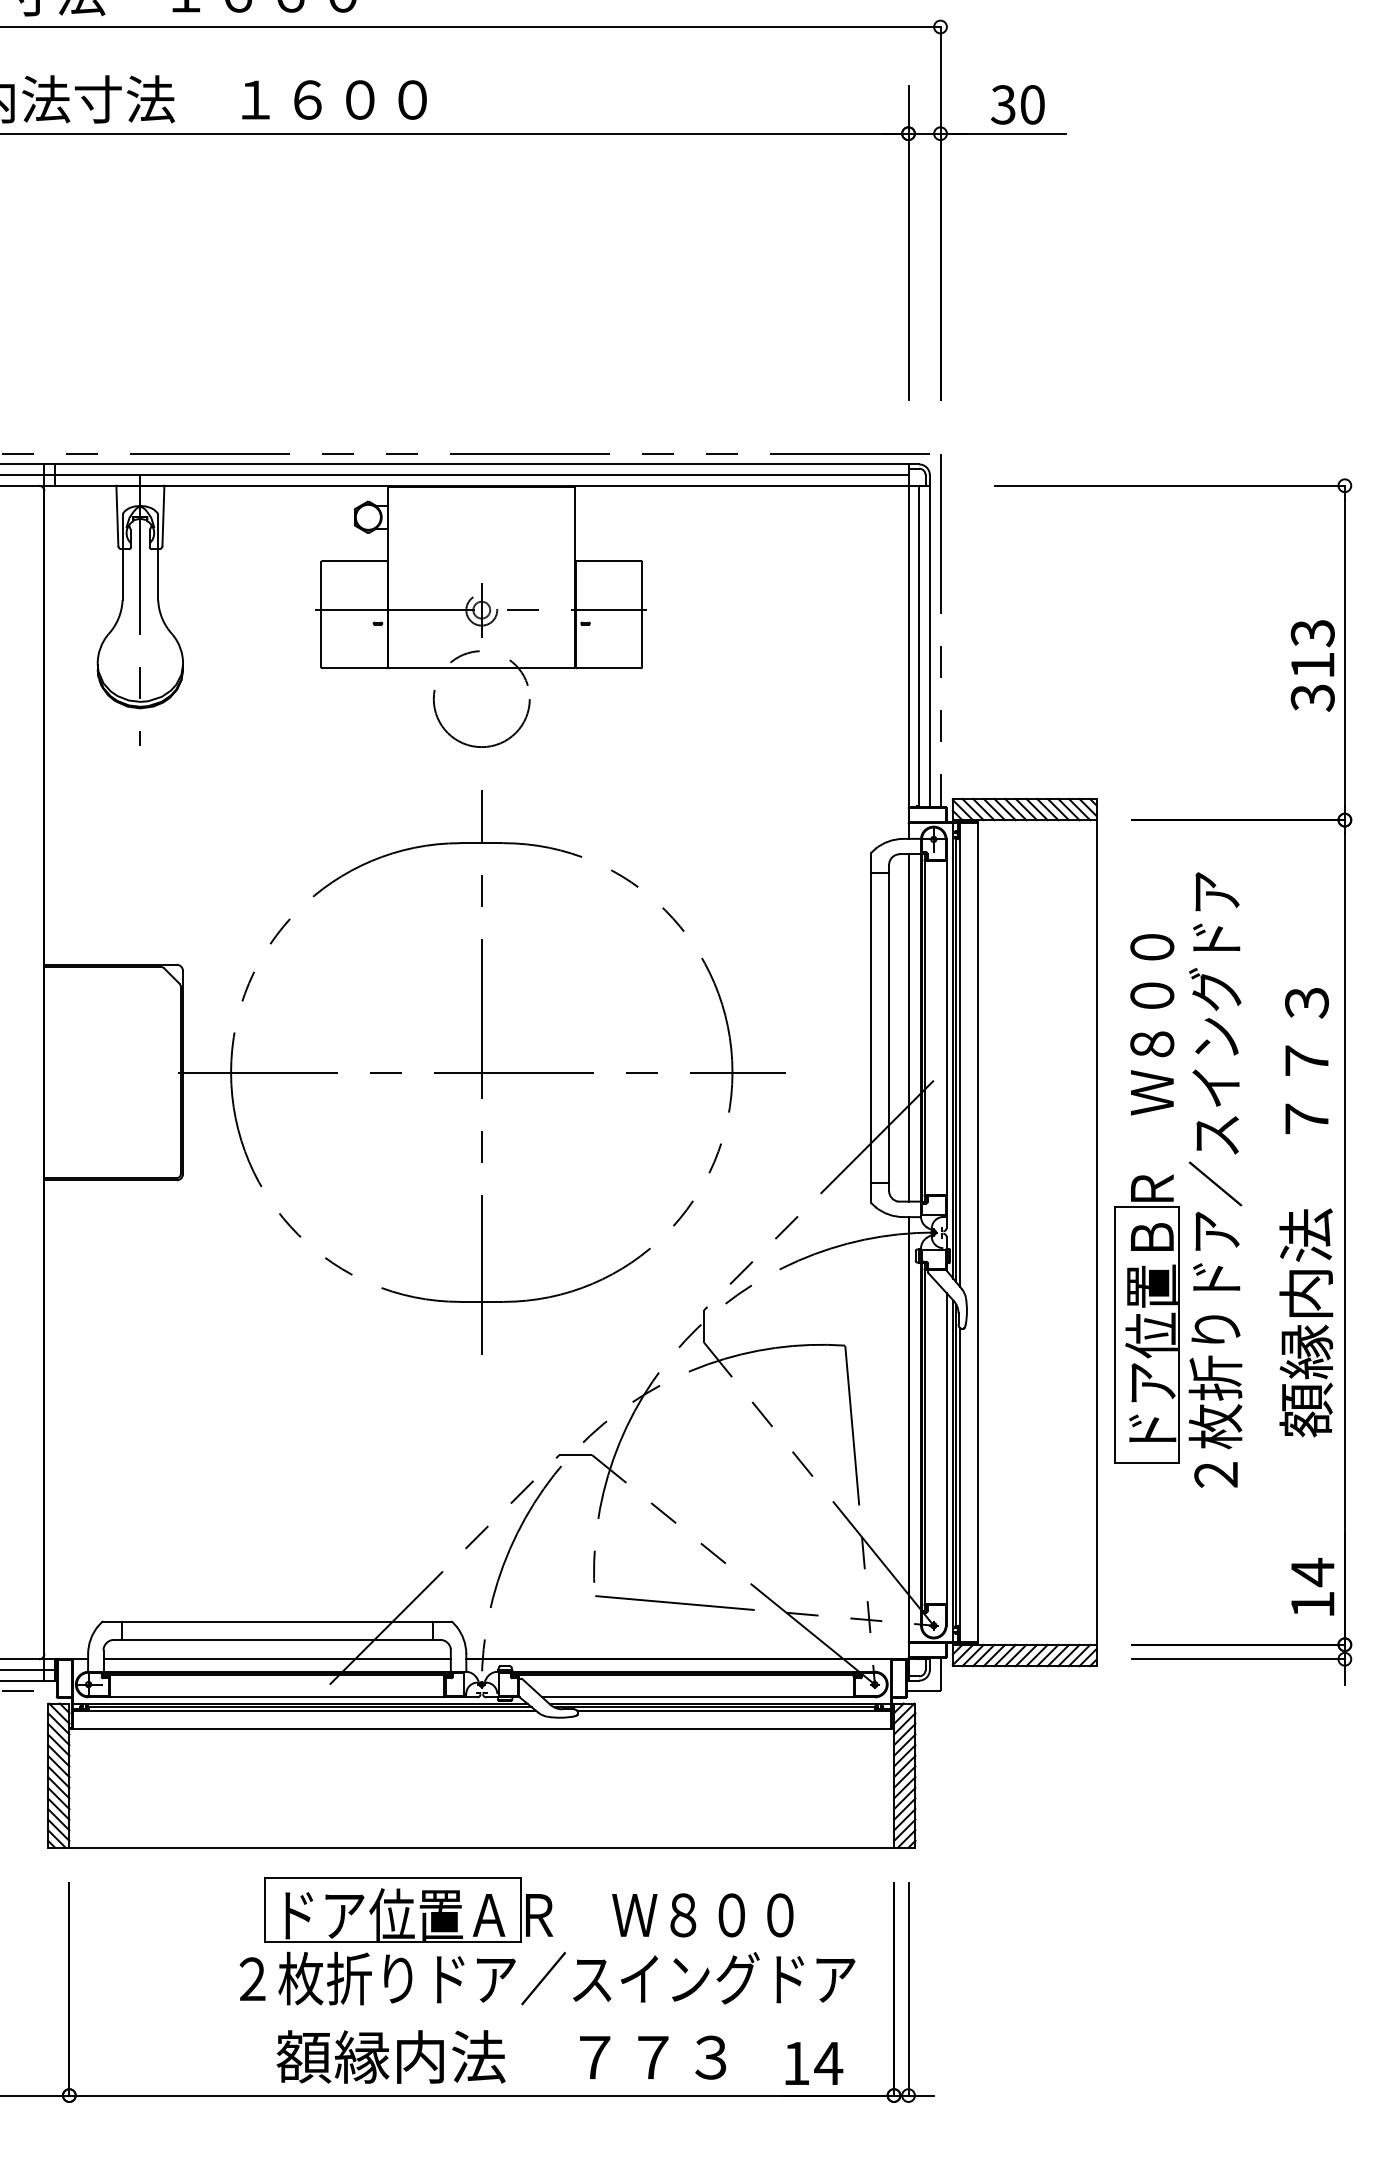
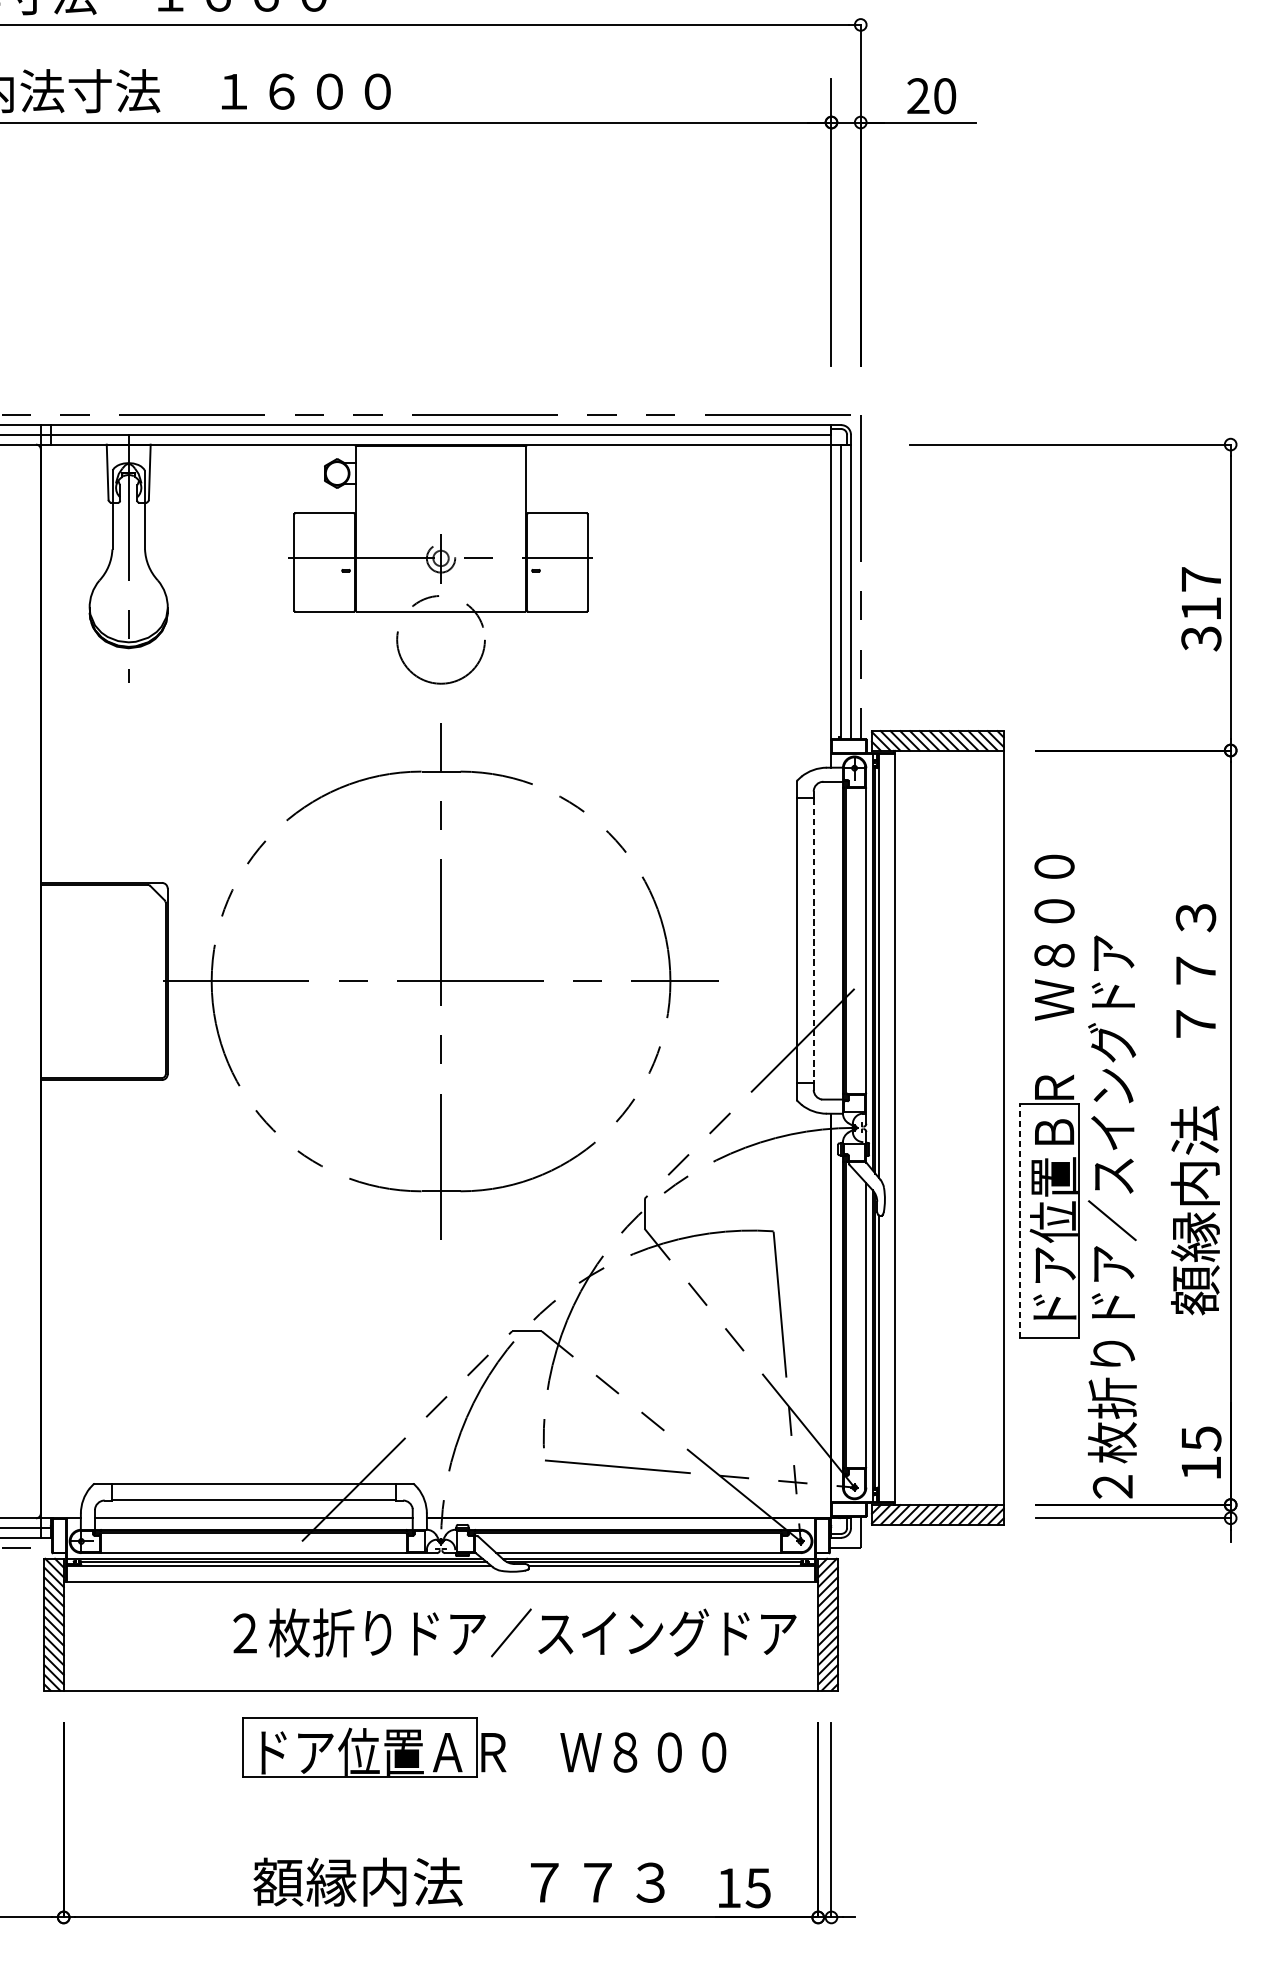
text: (1003, 104) -> (918, 95), 30 -> 20
text: (1312, 633) -> (1201, 579), 313 -> 317
line: (908, 1027) -> (831, 940), removed
line: (889, 1028) -> (814, 941), solid -> dashed
text: (1215, 1179) -> (1112, 1216), moved
line: (1115, 1334) -> (1020, 1221), solid -> dashed
text: (1312, 1572) -> (1201, 1438), 14 -> 15
text: (547, 1978) -> (514, 1632), moved
text: (828, 2063) -> (758, 1888), 14 -> 15

